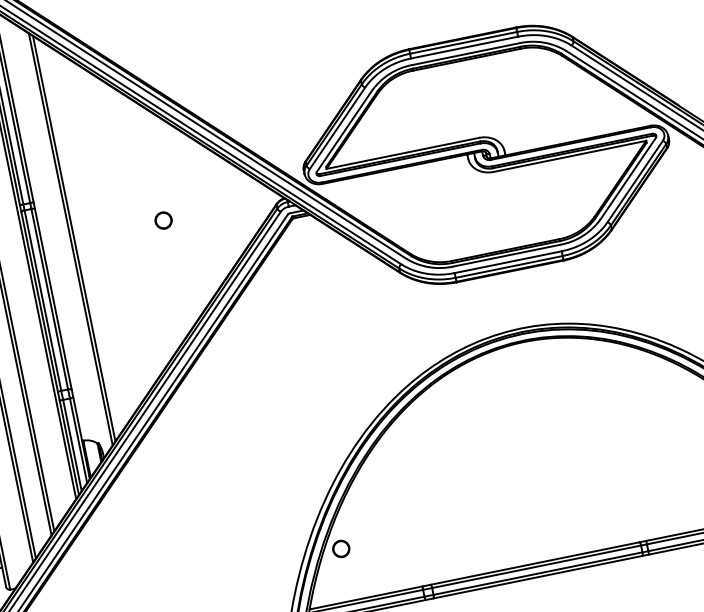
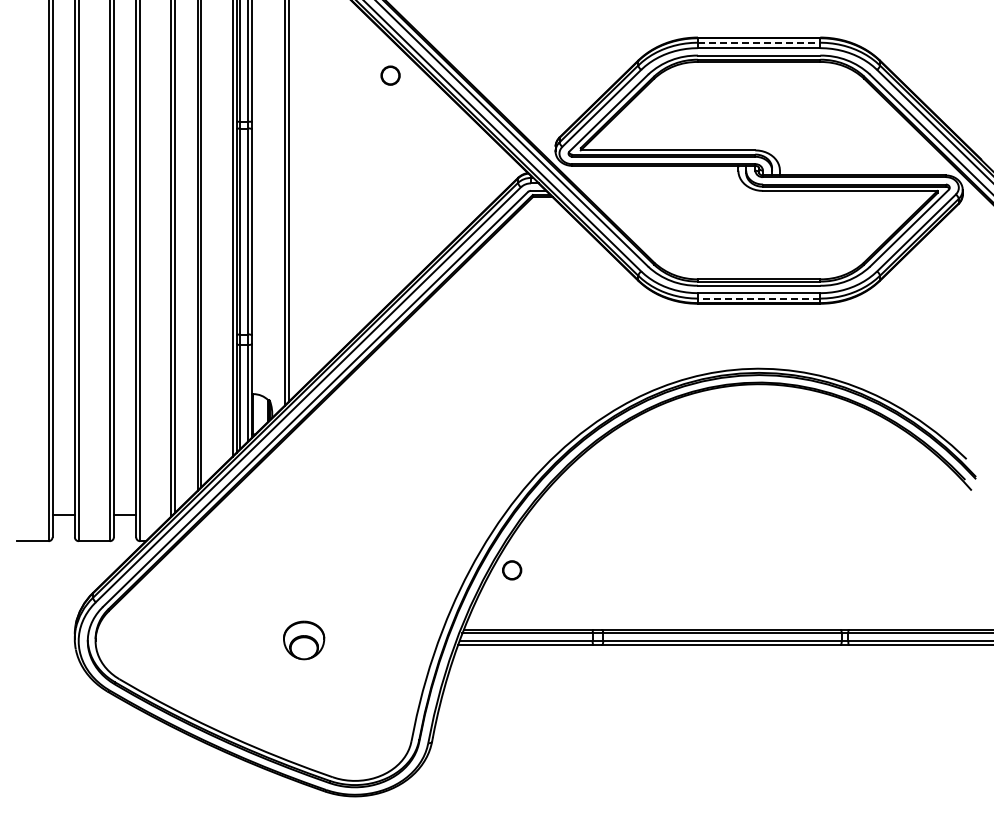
line: (463, 42) -> (759, 42), solid -> dashed
circle: (163, 220) -> (390, 75), moved
line: (508, 266) -> (758, 298), solid -> dashed

